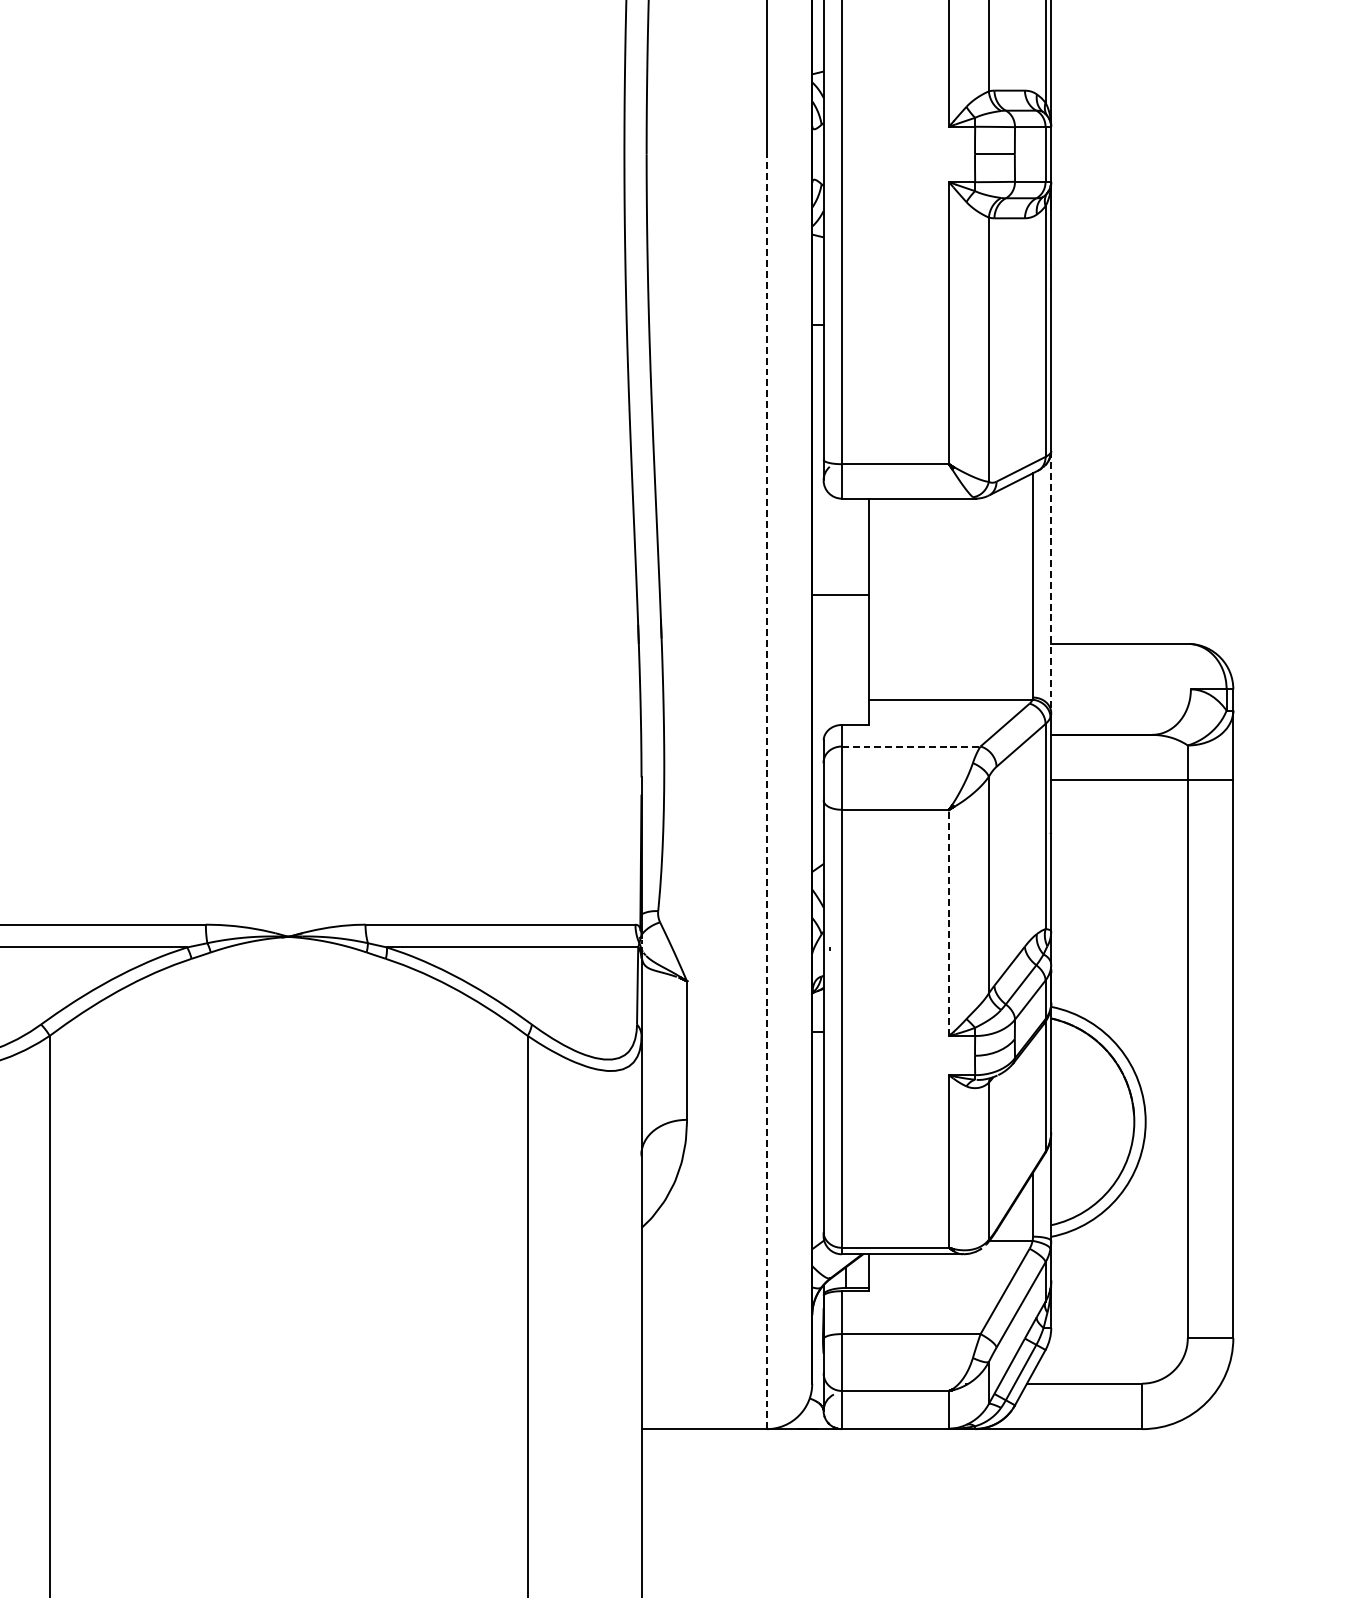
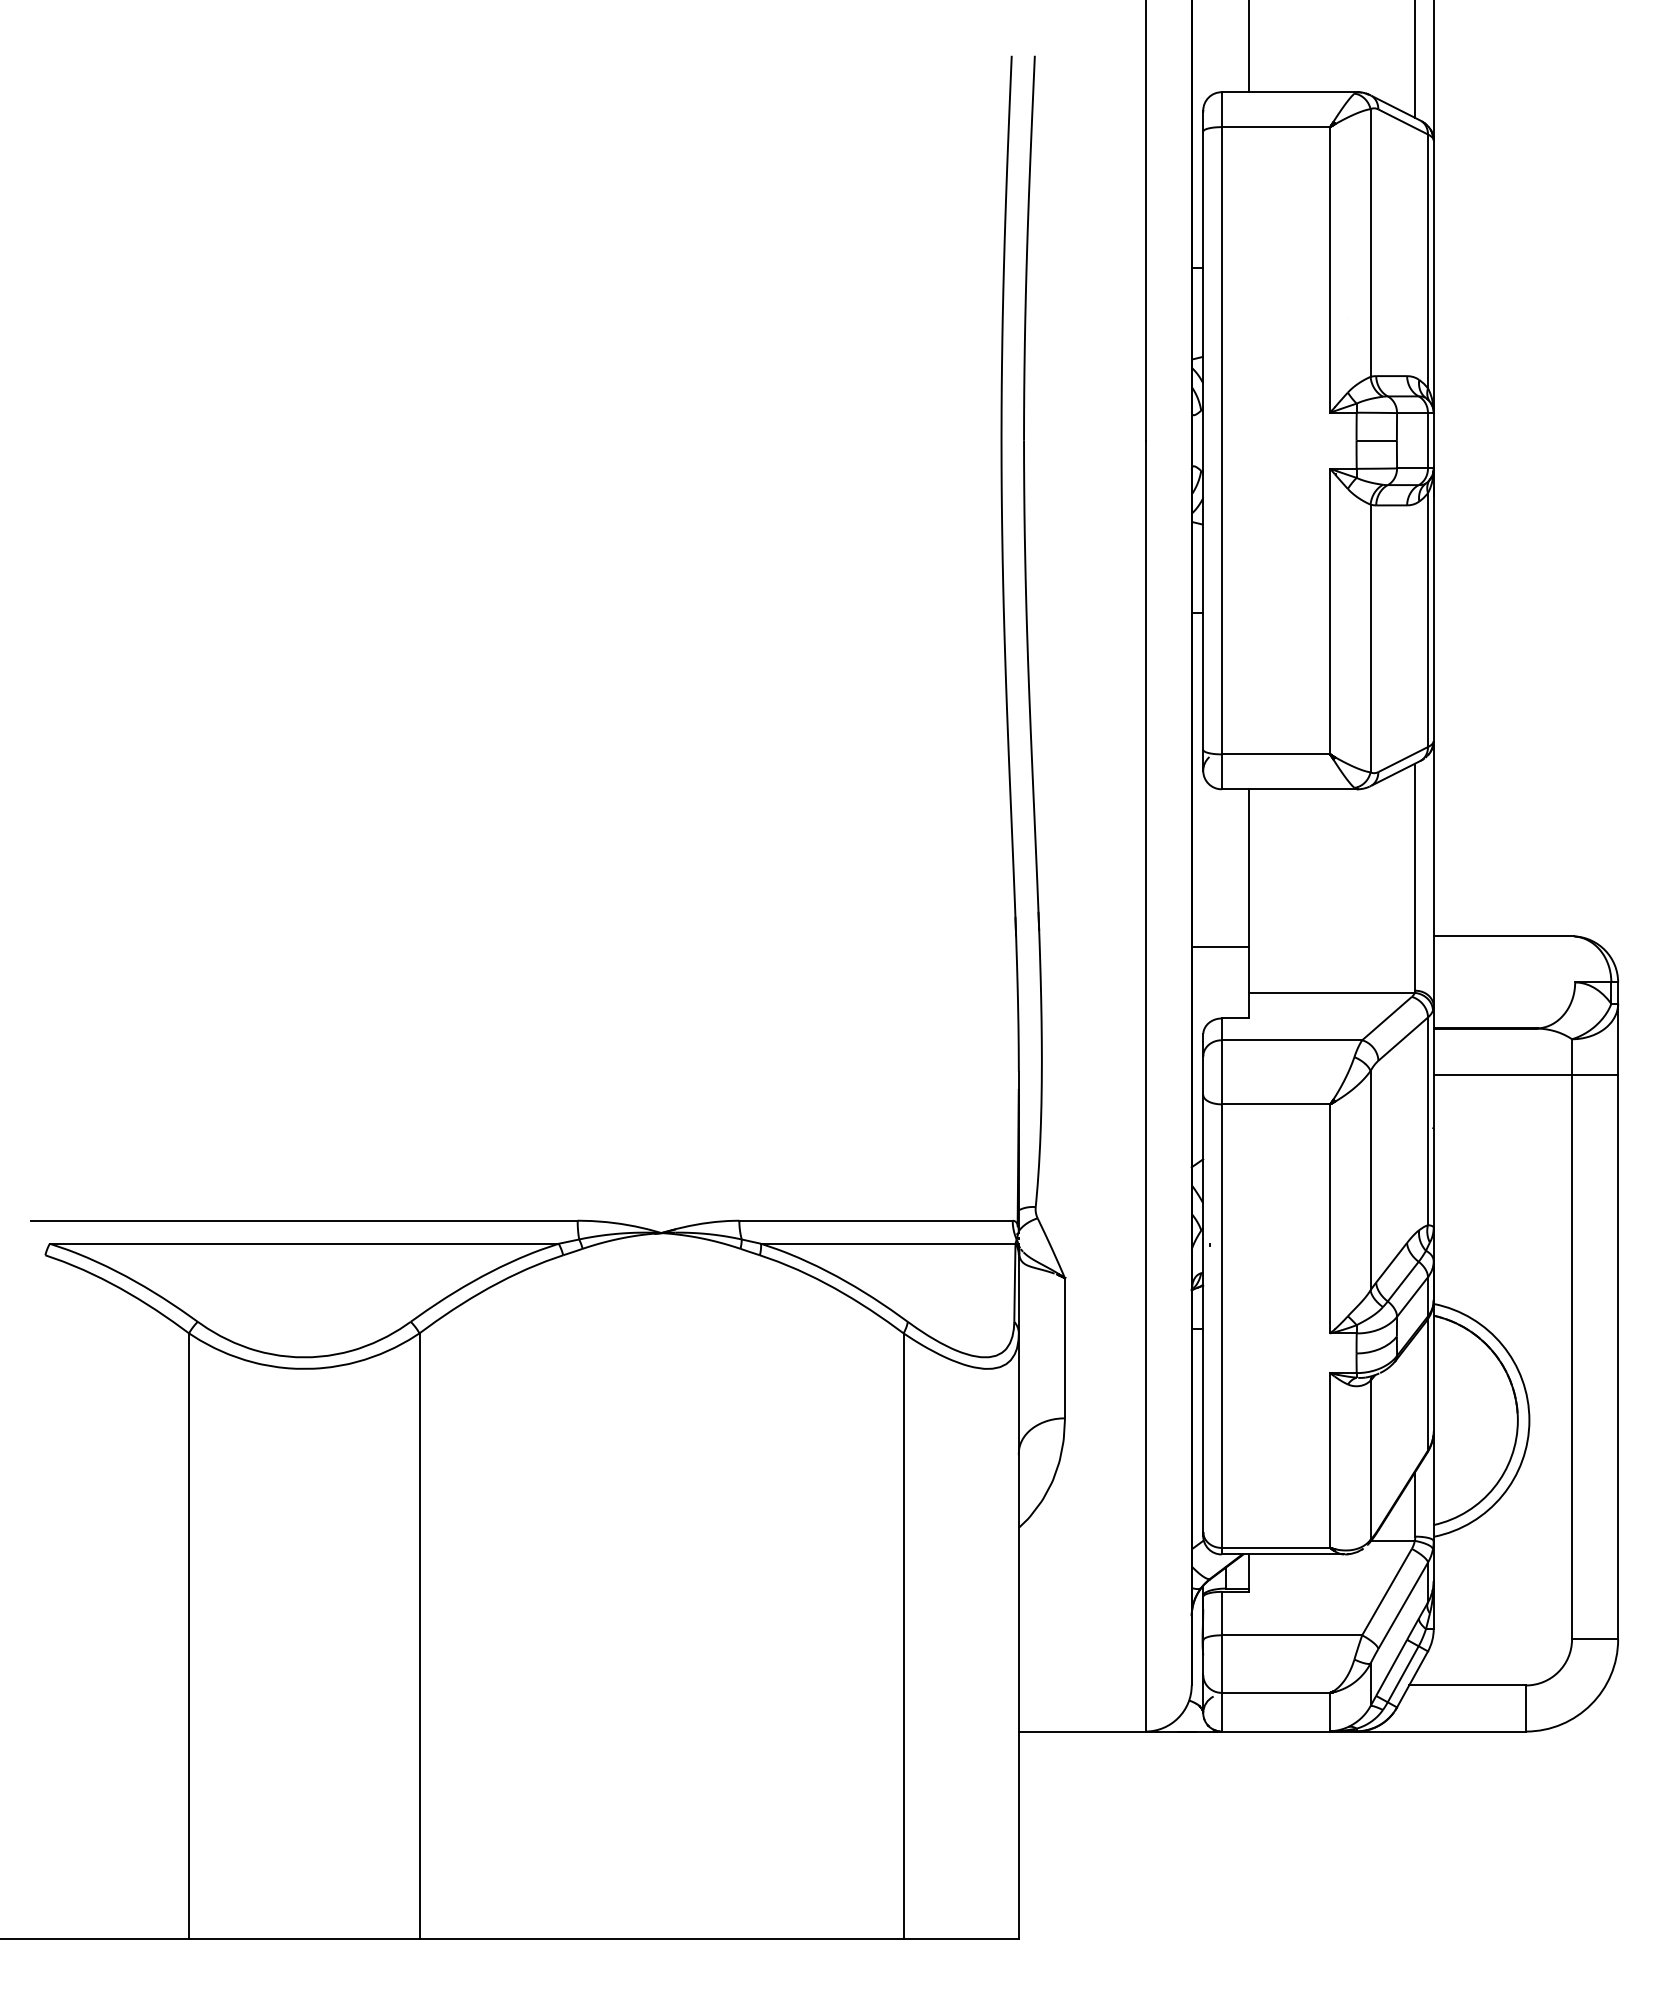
line: (1051, 582) -> (1433, 874), dashed -> solid
line: (840, 594) -> (1220, 946), moved
line: (911, 746) -> (1292, 1040), dashed -> solid
line: (766, 791) -> (1145, 1085), dashed -> solid
line: (949, 922) -> (1330, 1218), dashed -> solid

